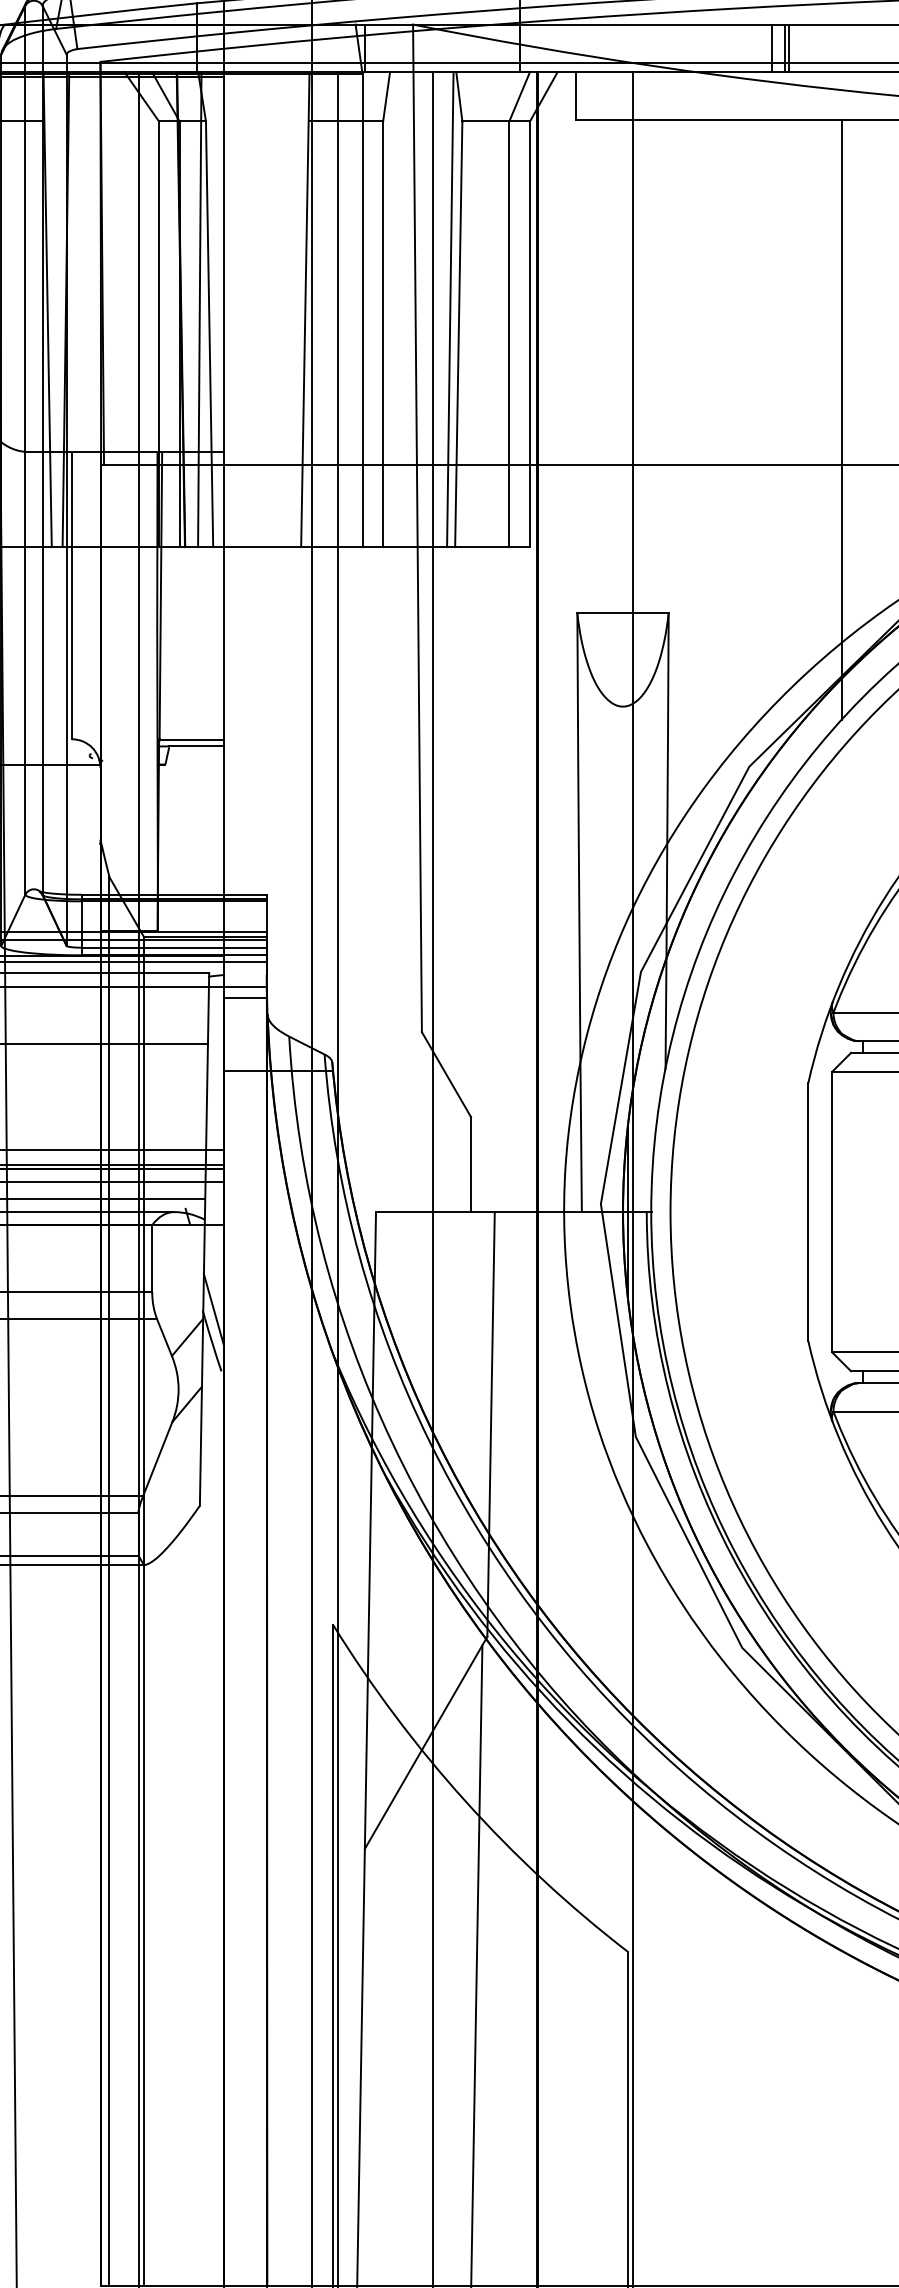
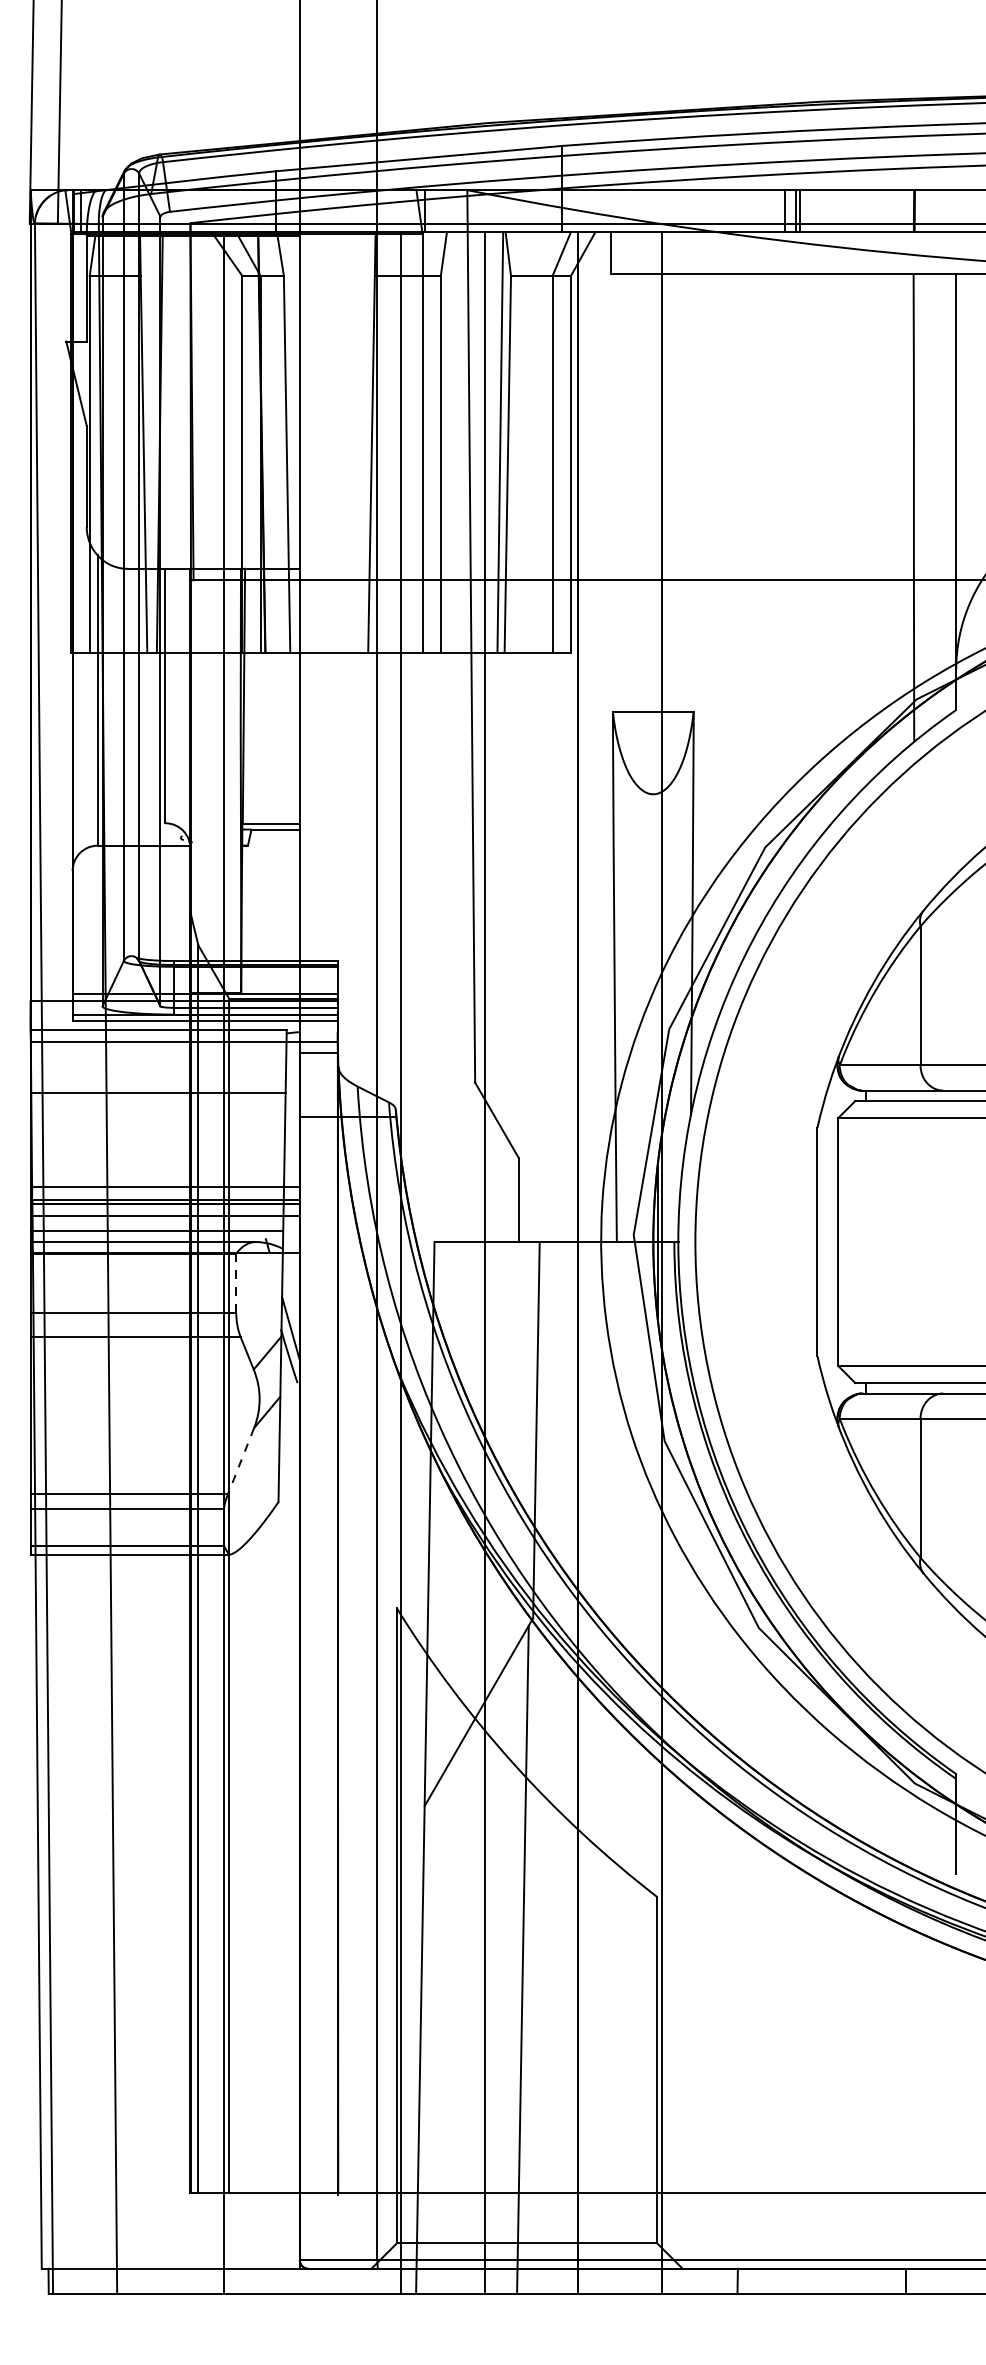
line: (198, 309) -> (277, 442), removed
line: (841, 420) -> (846, 540), removed
line: (152, 1258) -> (236, 1283), solid -> dashed
line: (158, 1459) -> (241, 1461), solid -> dashed

